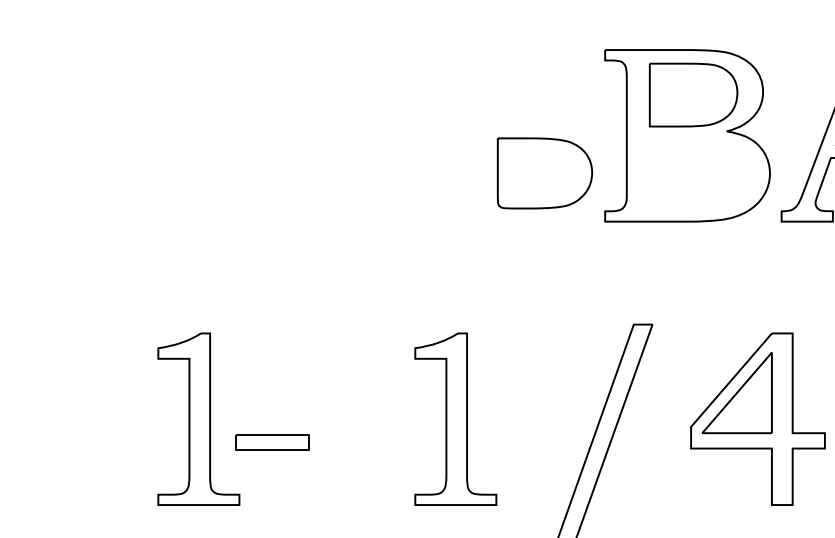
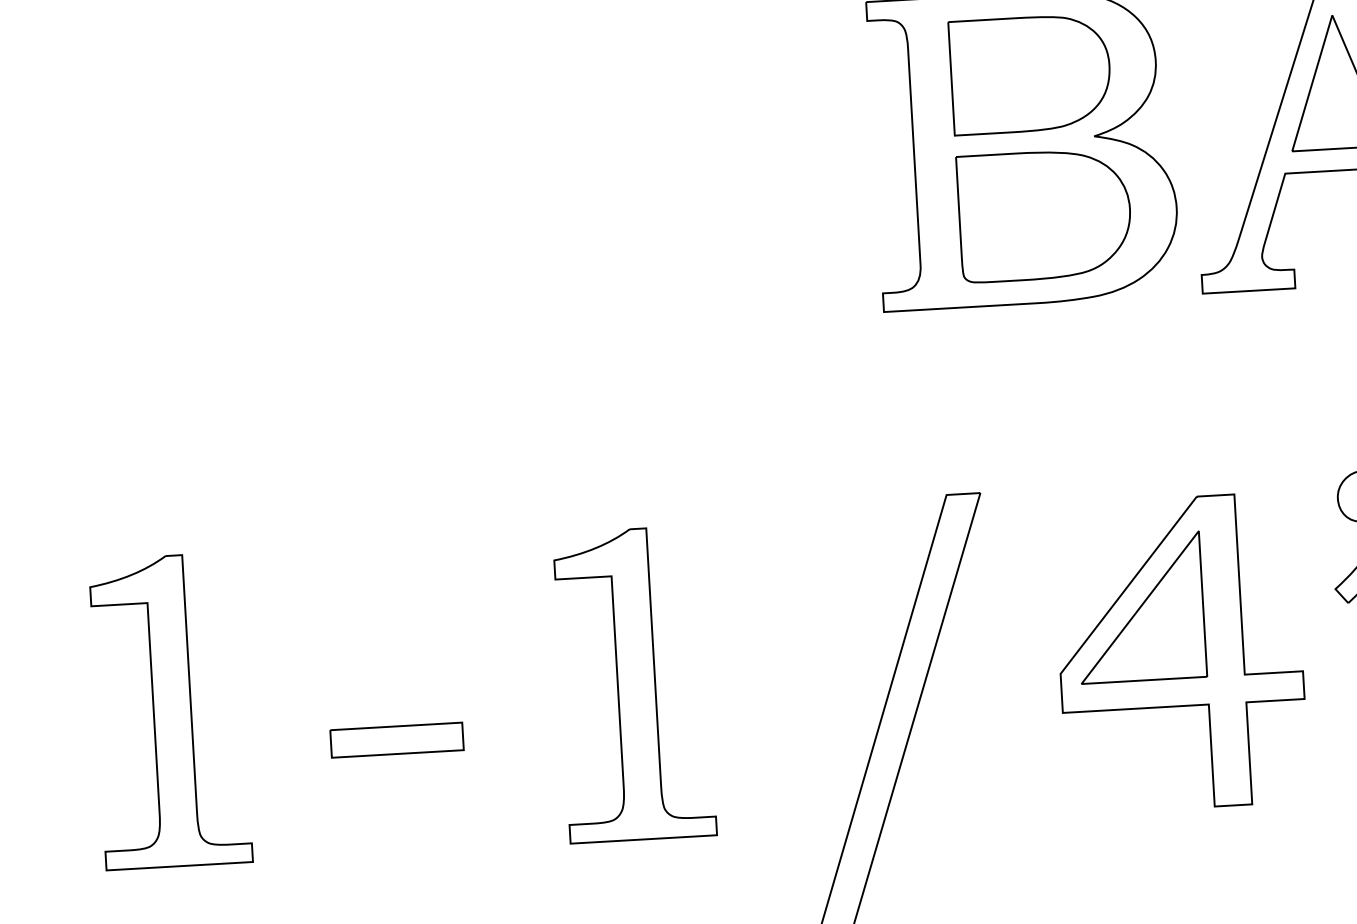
part: (544, 173) -> (1044, 215), moved
part: (272, 442) -> (396, 740), moved

